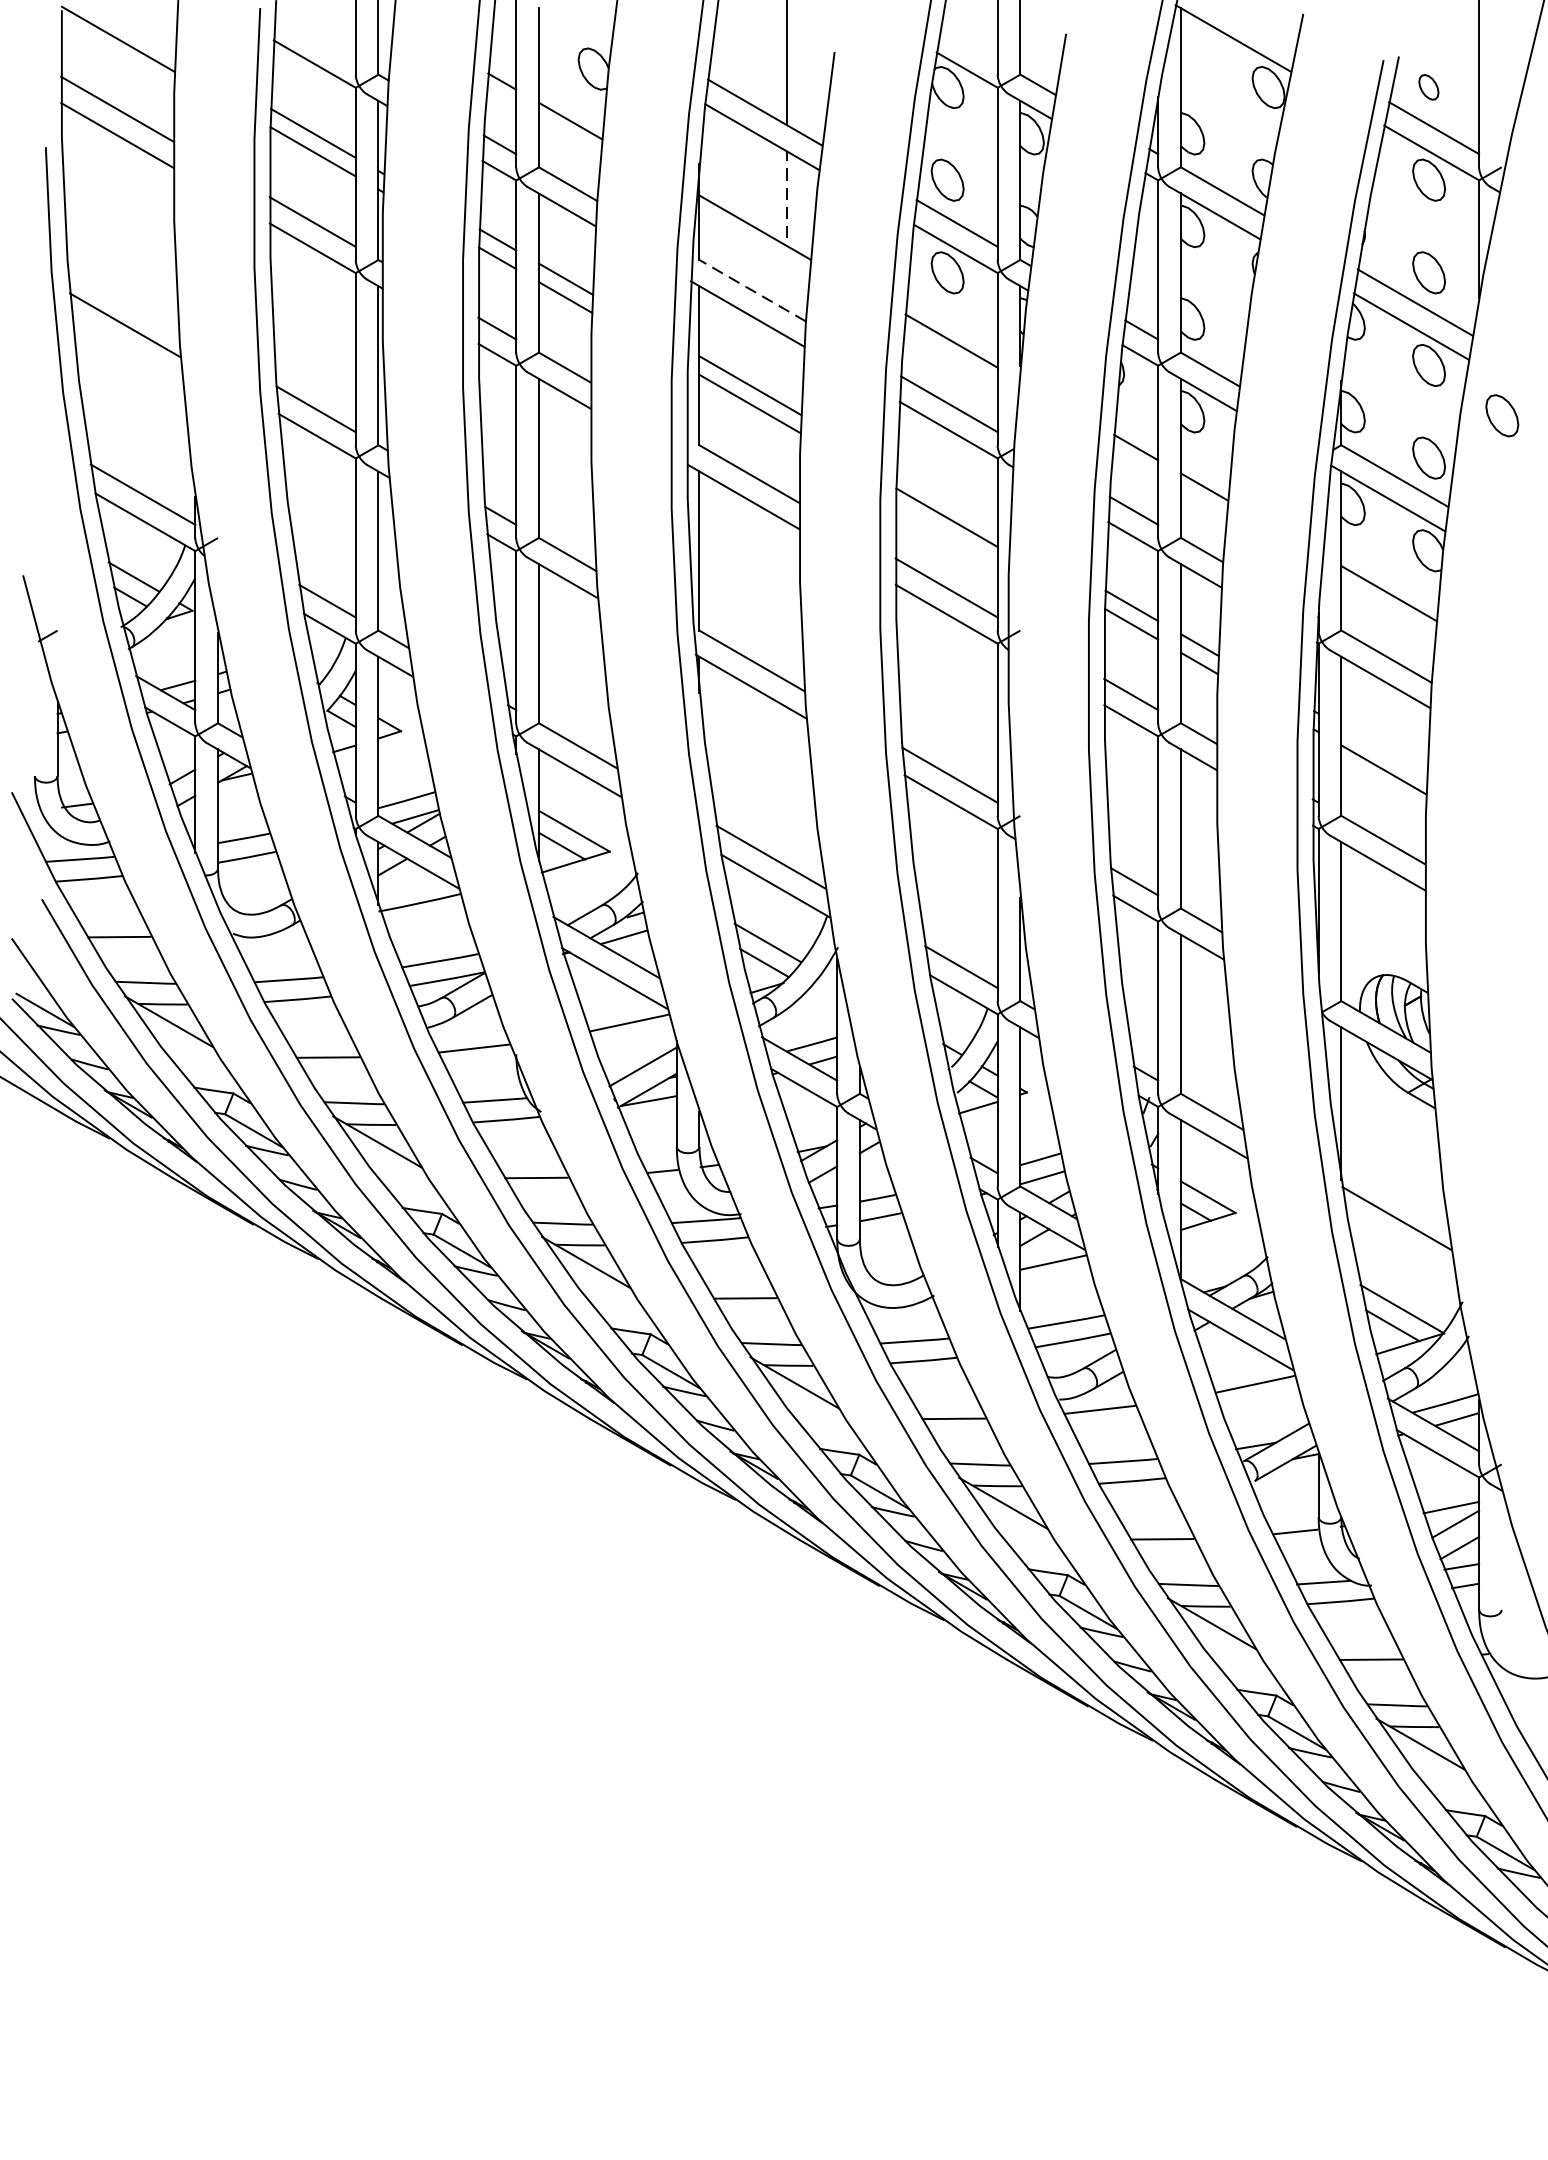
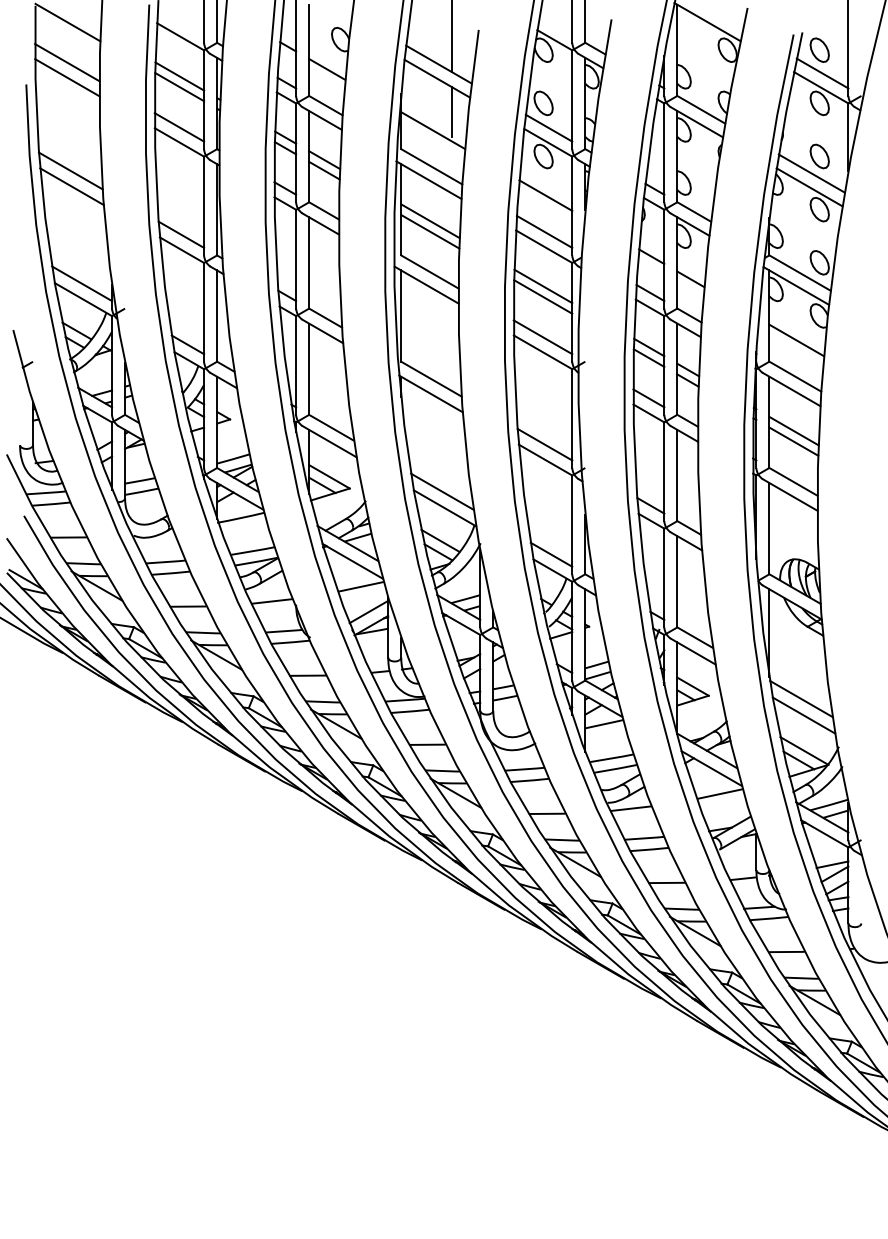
part: (1428, 86) -> (819, 49), size x1.67
line: (787, 194) -> (451, 111), dashed -> solid
line: (752, 290) -> (431, 166), dashed -> solid
line: (122, 297) -> (70, 170), added
part: (1501, 415) -> (861, 238), removed
line: (947, 499) -> (543, 286), added
line: (1383, 750) -> (793, 430), added
line: (1400, 1247) -> (803, 715), added

